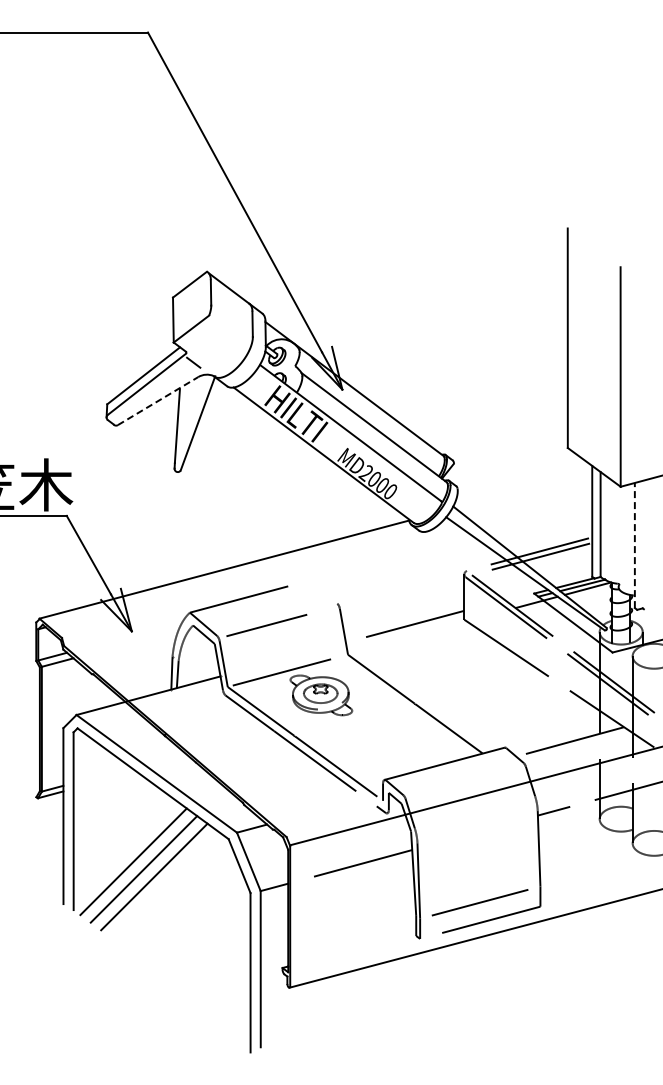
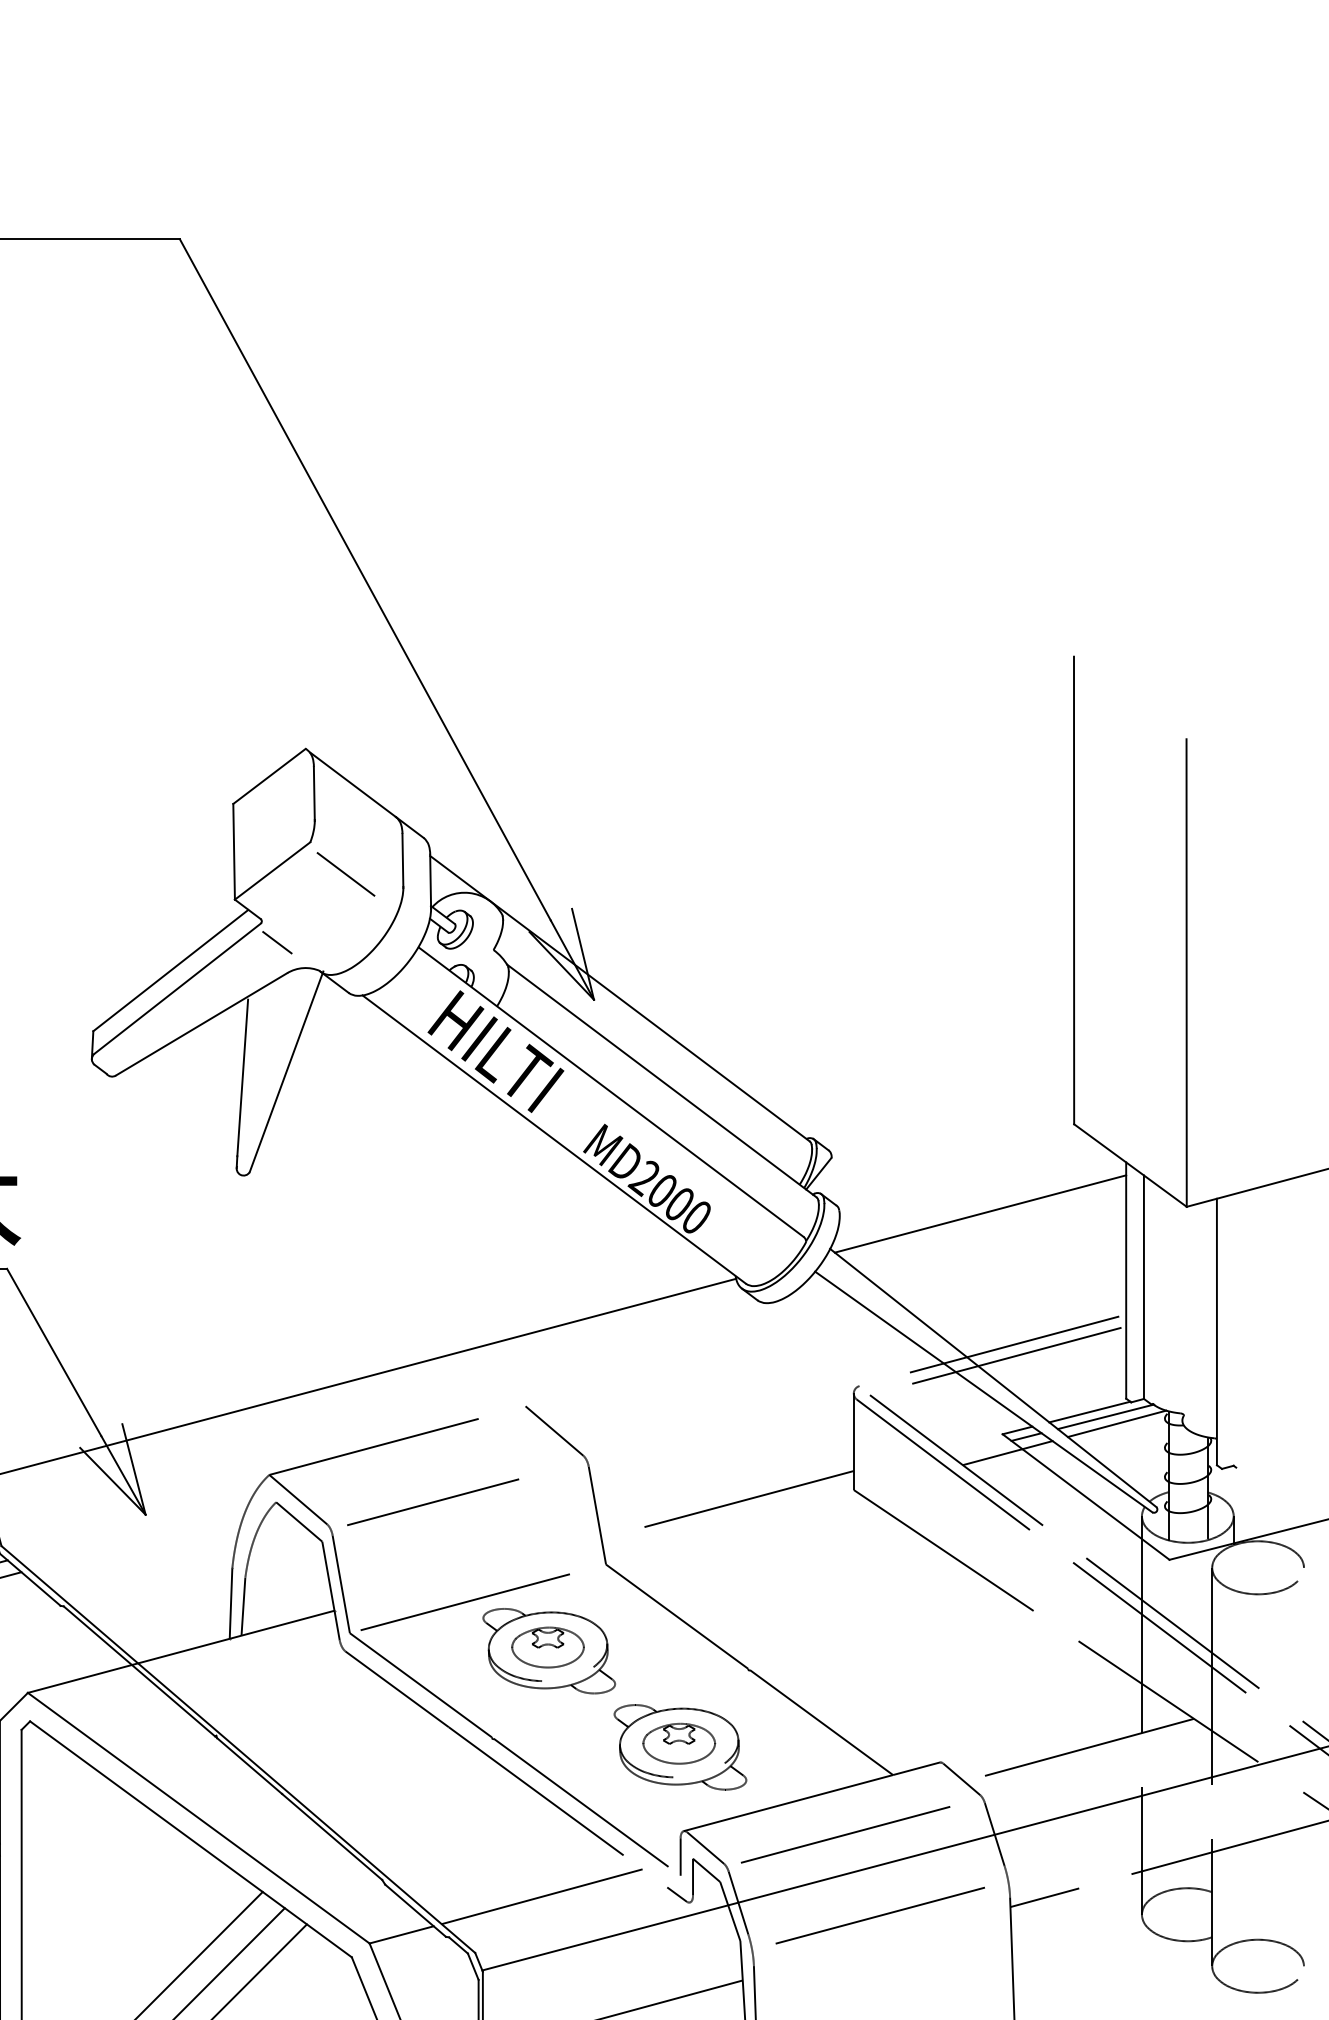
line: (225, 330) -> (345, 873), added
line: (158, 401) -> (202, 1025), dashed -> solid
line: (523, 490) -> (979, 1214), added
line: (634, 545) -> (1216, 1331), dashed -> solid
line: (323, 591) -> (553, 1429), added
part: (382, 740) -> (679, 1747), added
line: (462, 780) -> (849, 1832), added
line: (317, 810) -> (541, 1896), added
line: (474, 819) -> (875, 1915), added

